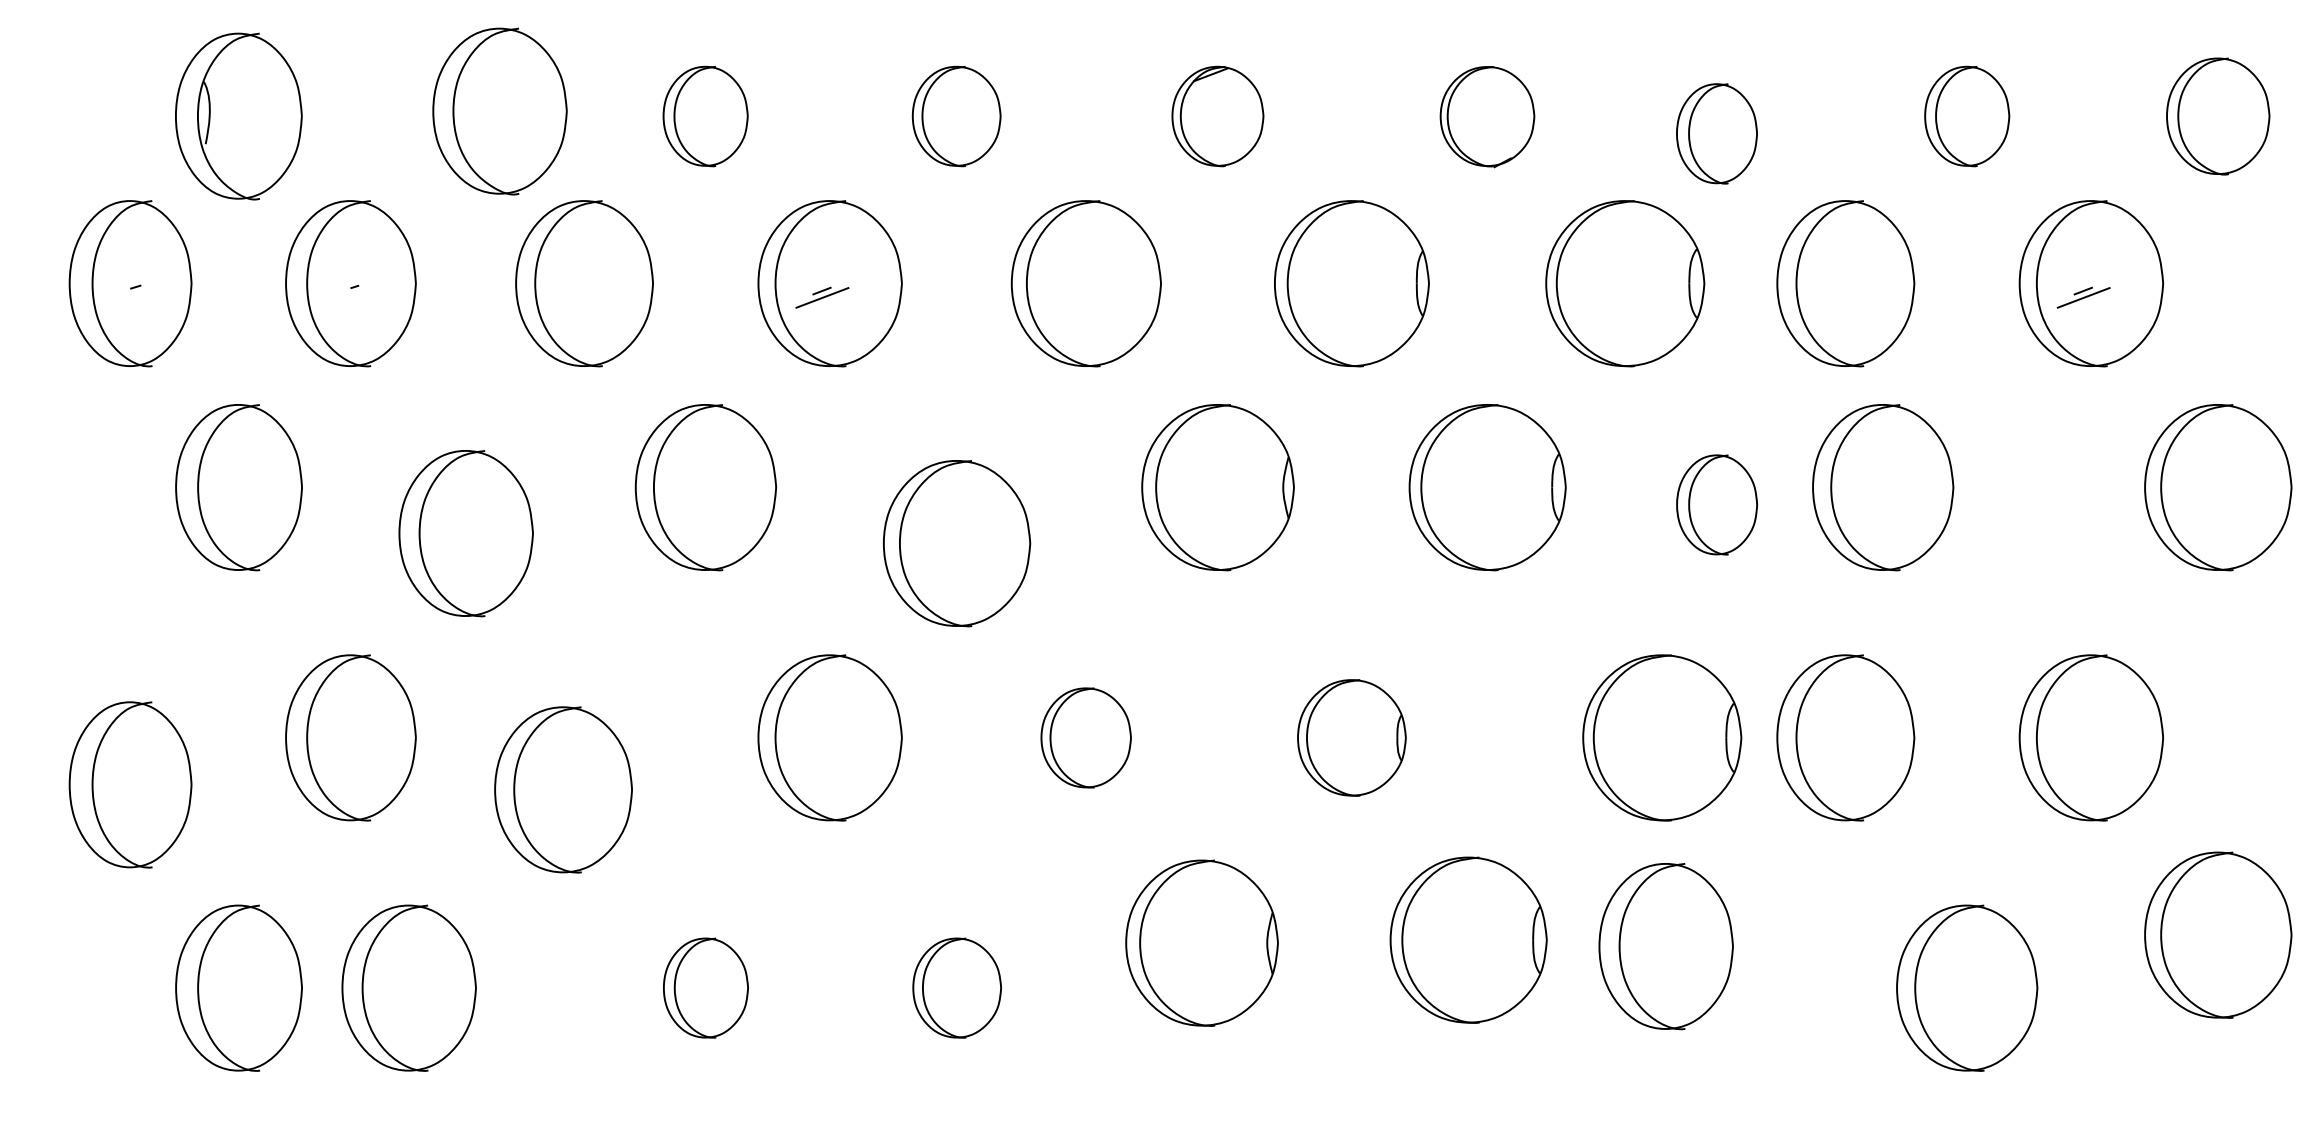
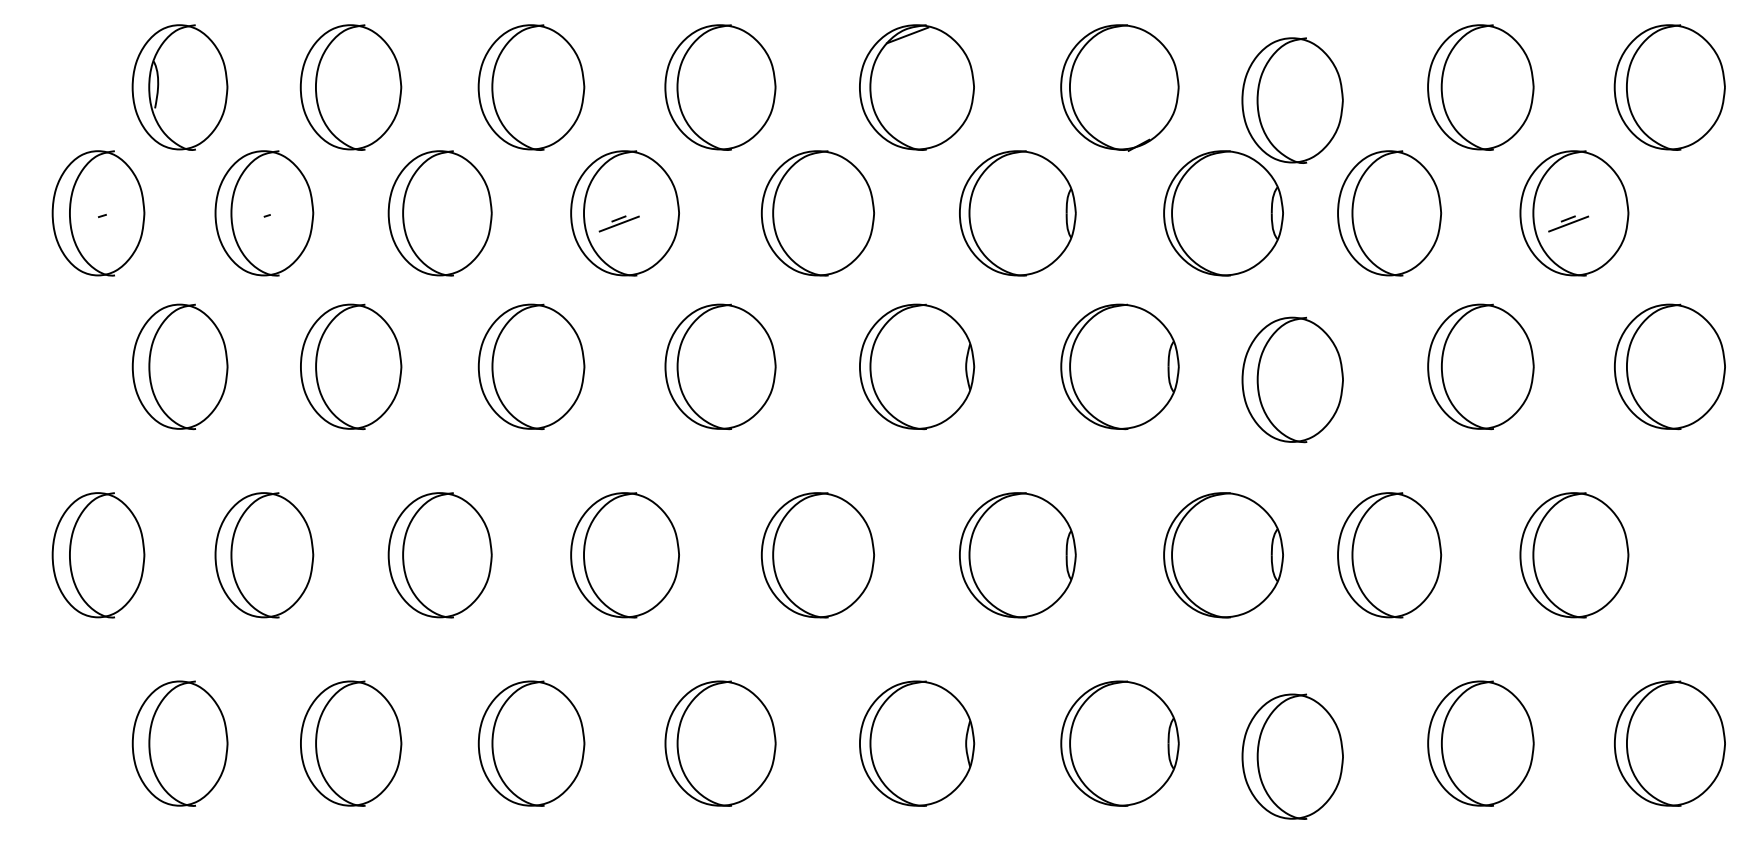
part: (499, 111) -> (350, 87), moved
part: (705, 116) -> (531, 87), size x1.67
part: (956, 116) -> (720, 87), size x1.67
part: (1217, 116) -> (916, 87), size x1.67
part: (1487, 116) -> (1119, 87), size x1.67
part: (1967, 116) -> (1481, 87), size x1.67
part: (2218, 116) -> (1670, 87), size x1.43
part: (1716, 133) -> (1292, 100), size x1.67
part: (1883, 487) -> (1481, 366), moved
part: (1716, 504) -> (1292, 379), size x1.67
part: (465, 533) -> (350, 366), moved
part: (957, 543) -> (720, 366), moved
part: (1085, 737) -> (817, 554), size x1.67
part: (1351, 737) -> (1017, 554), size x1.43
part: (1662, 737) -> (1223, 554), moved
part: (130, 784) -> (98, 554), moved
part: (563, 789) -> (440, 554), moved
part: (2218, 934) -> (1670, 743), moved
part: (1468, 939) -> (1119, 743), moved
part: (1201, 942) -> (916, 743), moved
part: (1665, 946) -> (1292, 756), moved
part: (408, 987) -> (350, 743), moved
part: (705, 987) -> (531, 743), size x1.67
part: (957, 987) -> (720, 743), size x1.67

